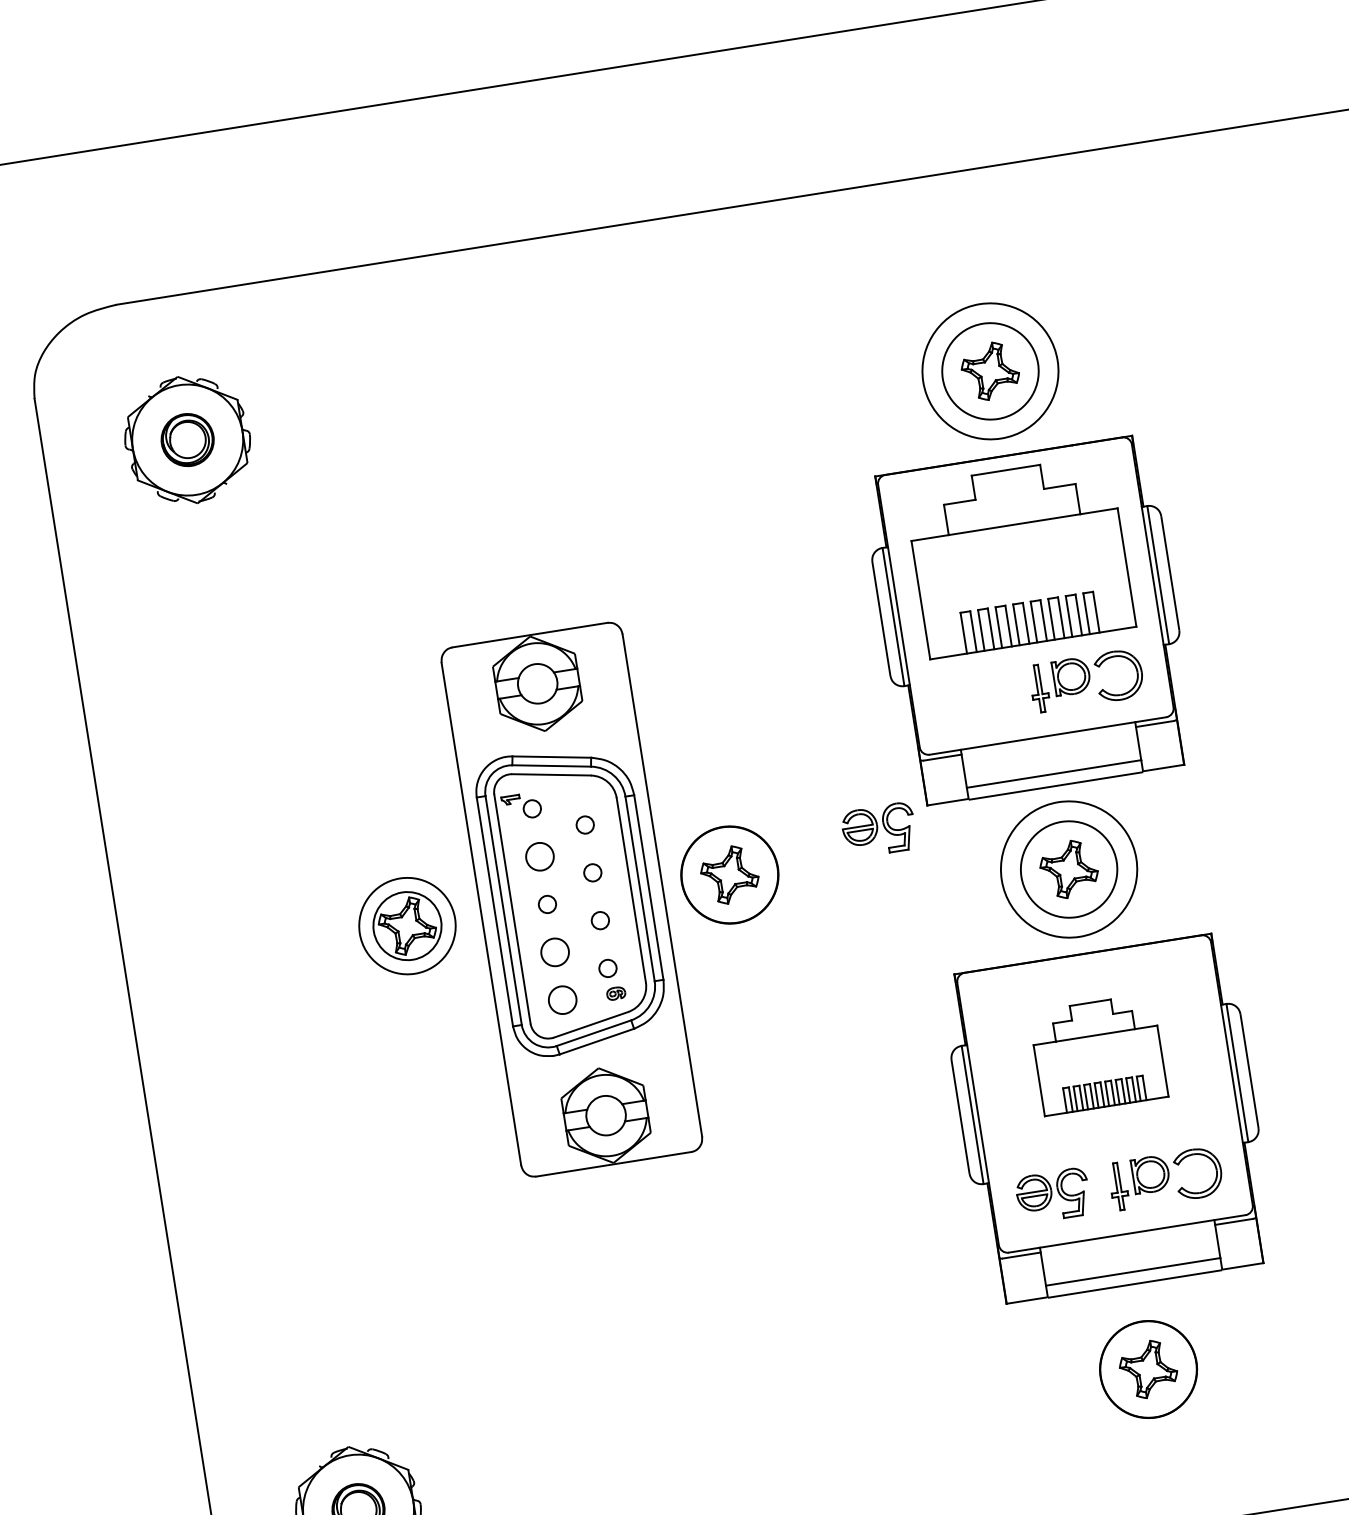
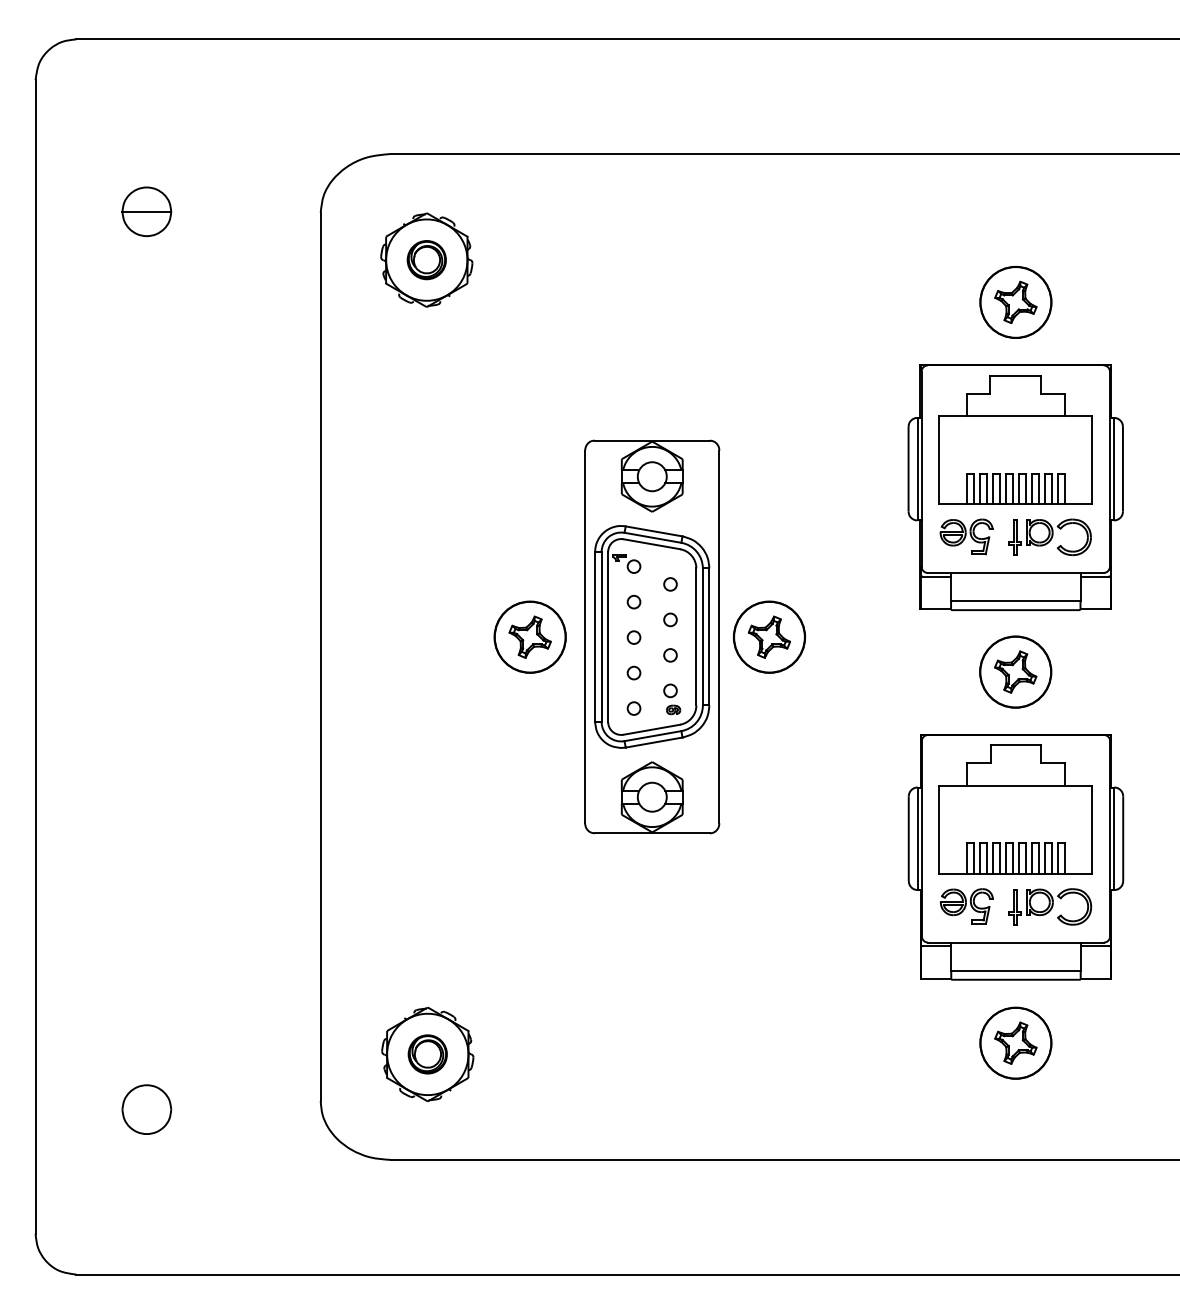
circle: (989, 371) -> (1015, 302), size x0.71
part: (878, 829) -> (966, 536), moved
circle: (539, 855) -> (633, 601), size x0.62
circle: (1068, 868) -> (1015, 671), size x0.71
circle: (406, 925) -> (529, 636), size x1.43
circle: (554, 951) -> (633, 672), size x0.62
circle: (561, 1000) -> (633, 708), size x0.62
part: (1098, 1054) -> (1015, 809), size x1.67

